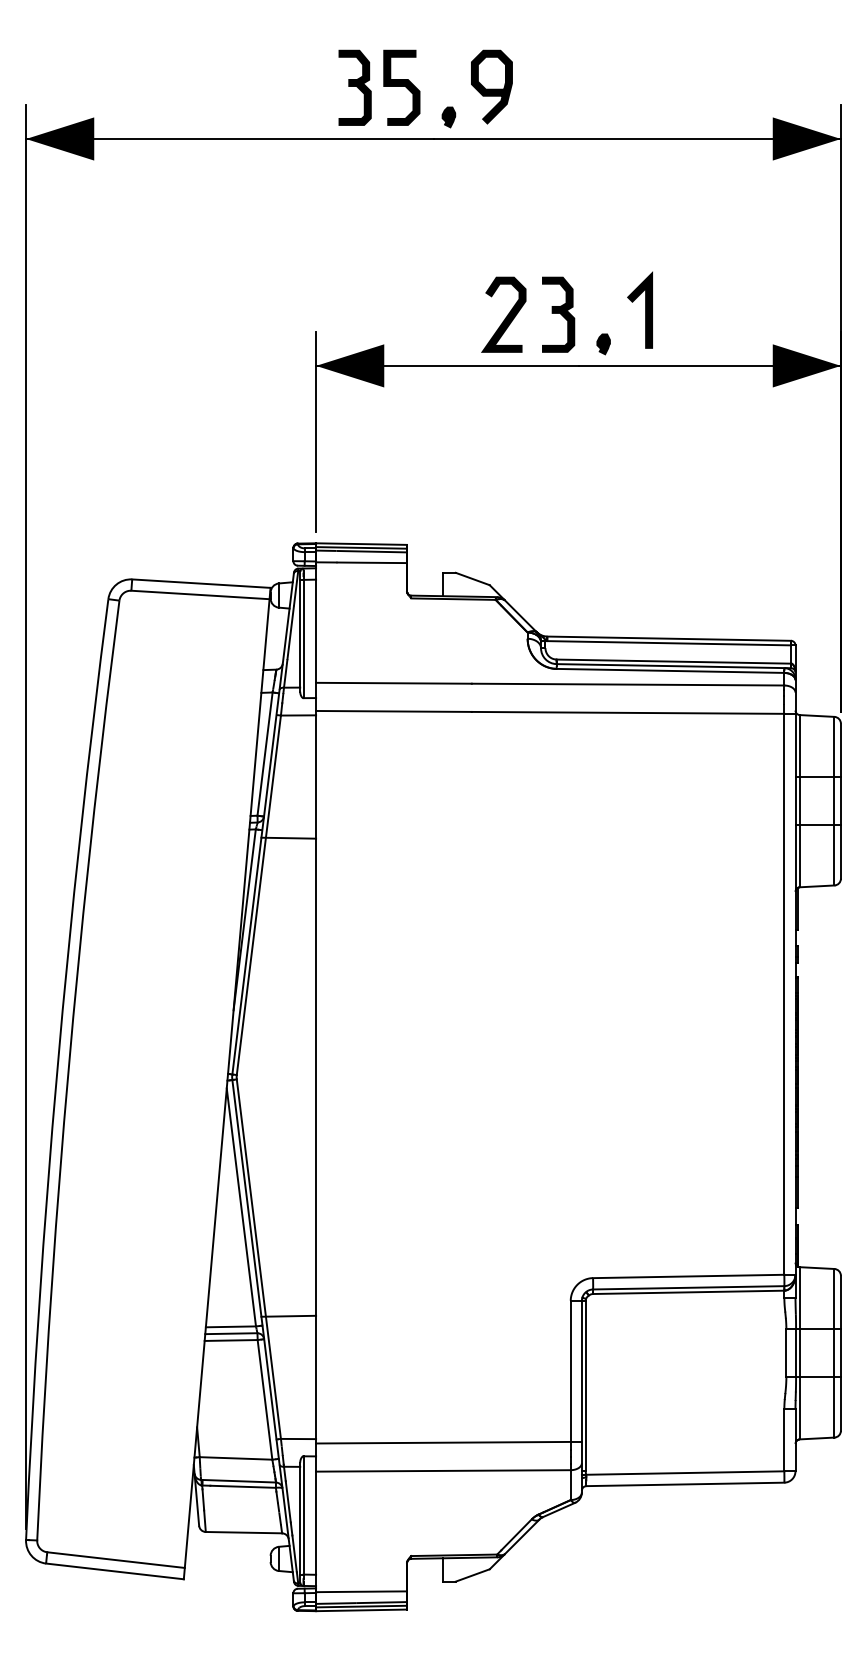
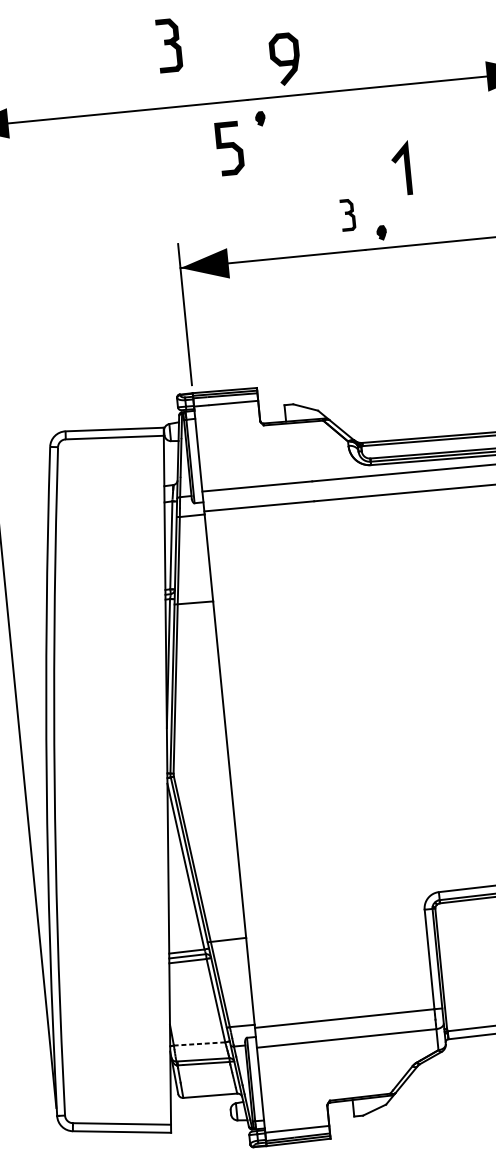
curve: (401, 86) -> (229, 147), moved
part: (354, 87) -> (168, 45), moved
part: (448, 117) -> (260, 119), moved
line: (645, 309) -> (405, 167), moved
part: (558, 314) -> (347, 215), size x0.6
curve: (506, 316) -> (311, 220), removed
line: (235, 1458) -> (199, 1044), solid -> dashed

